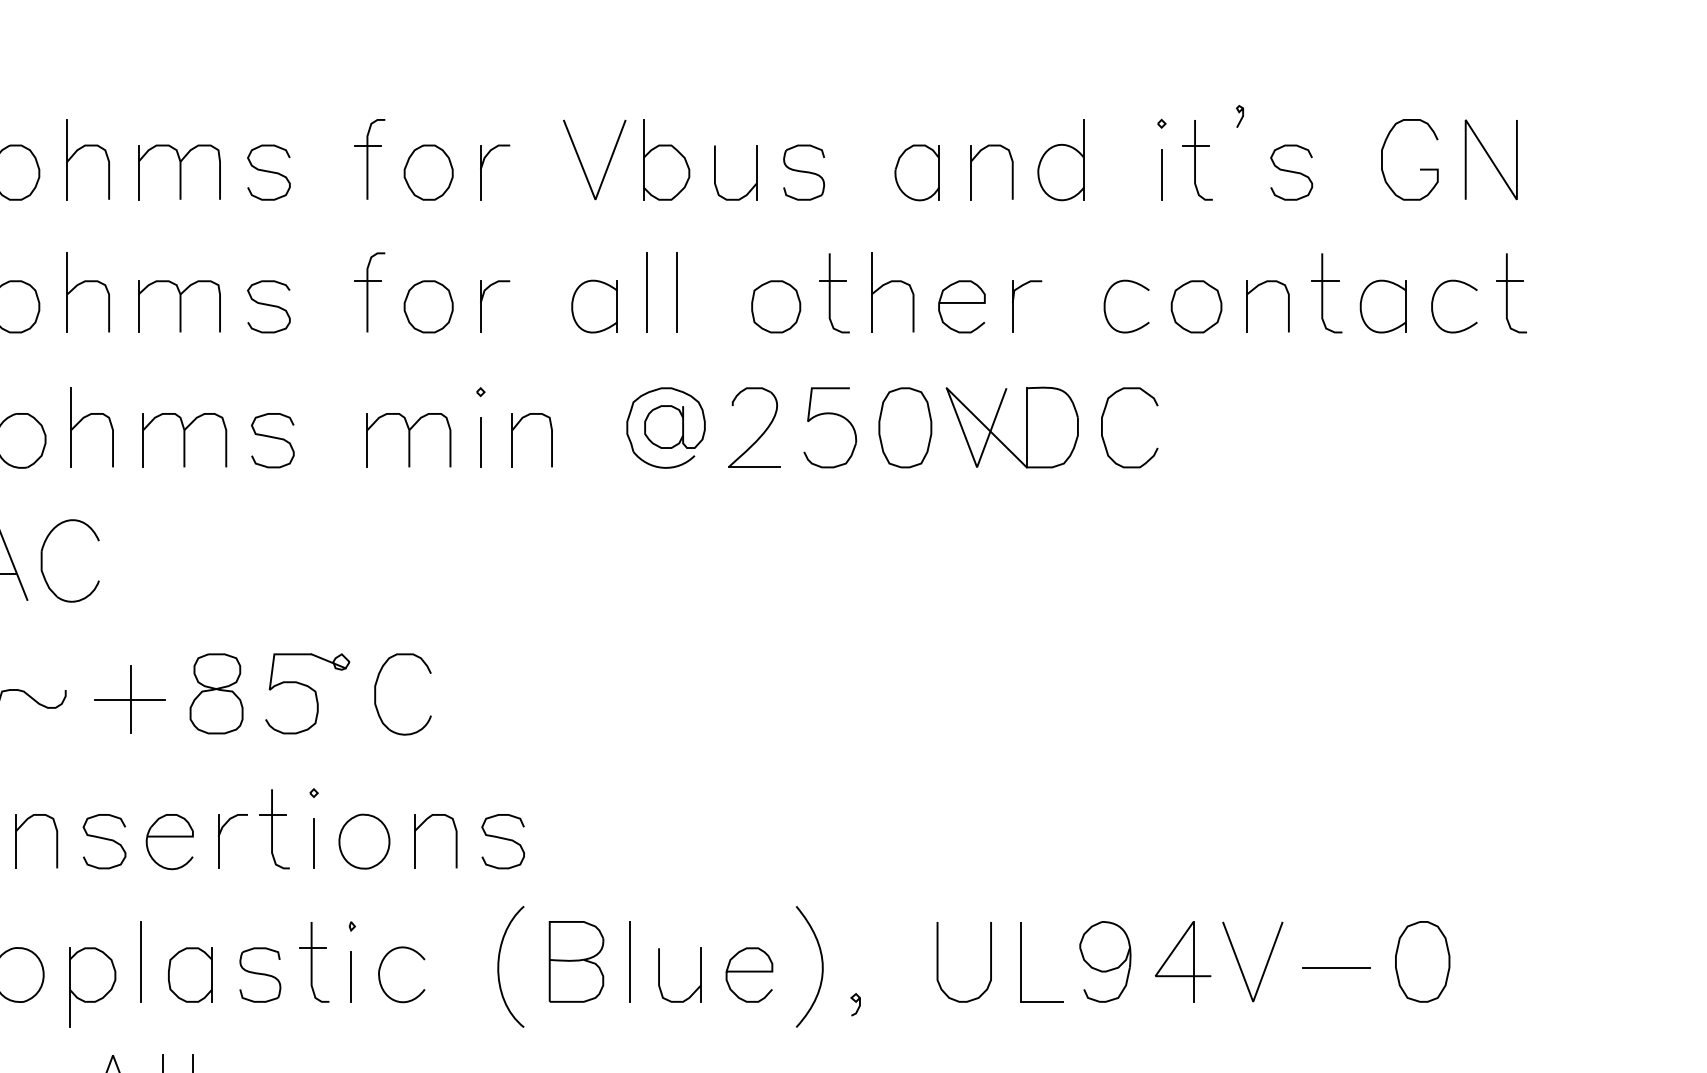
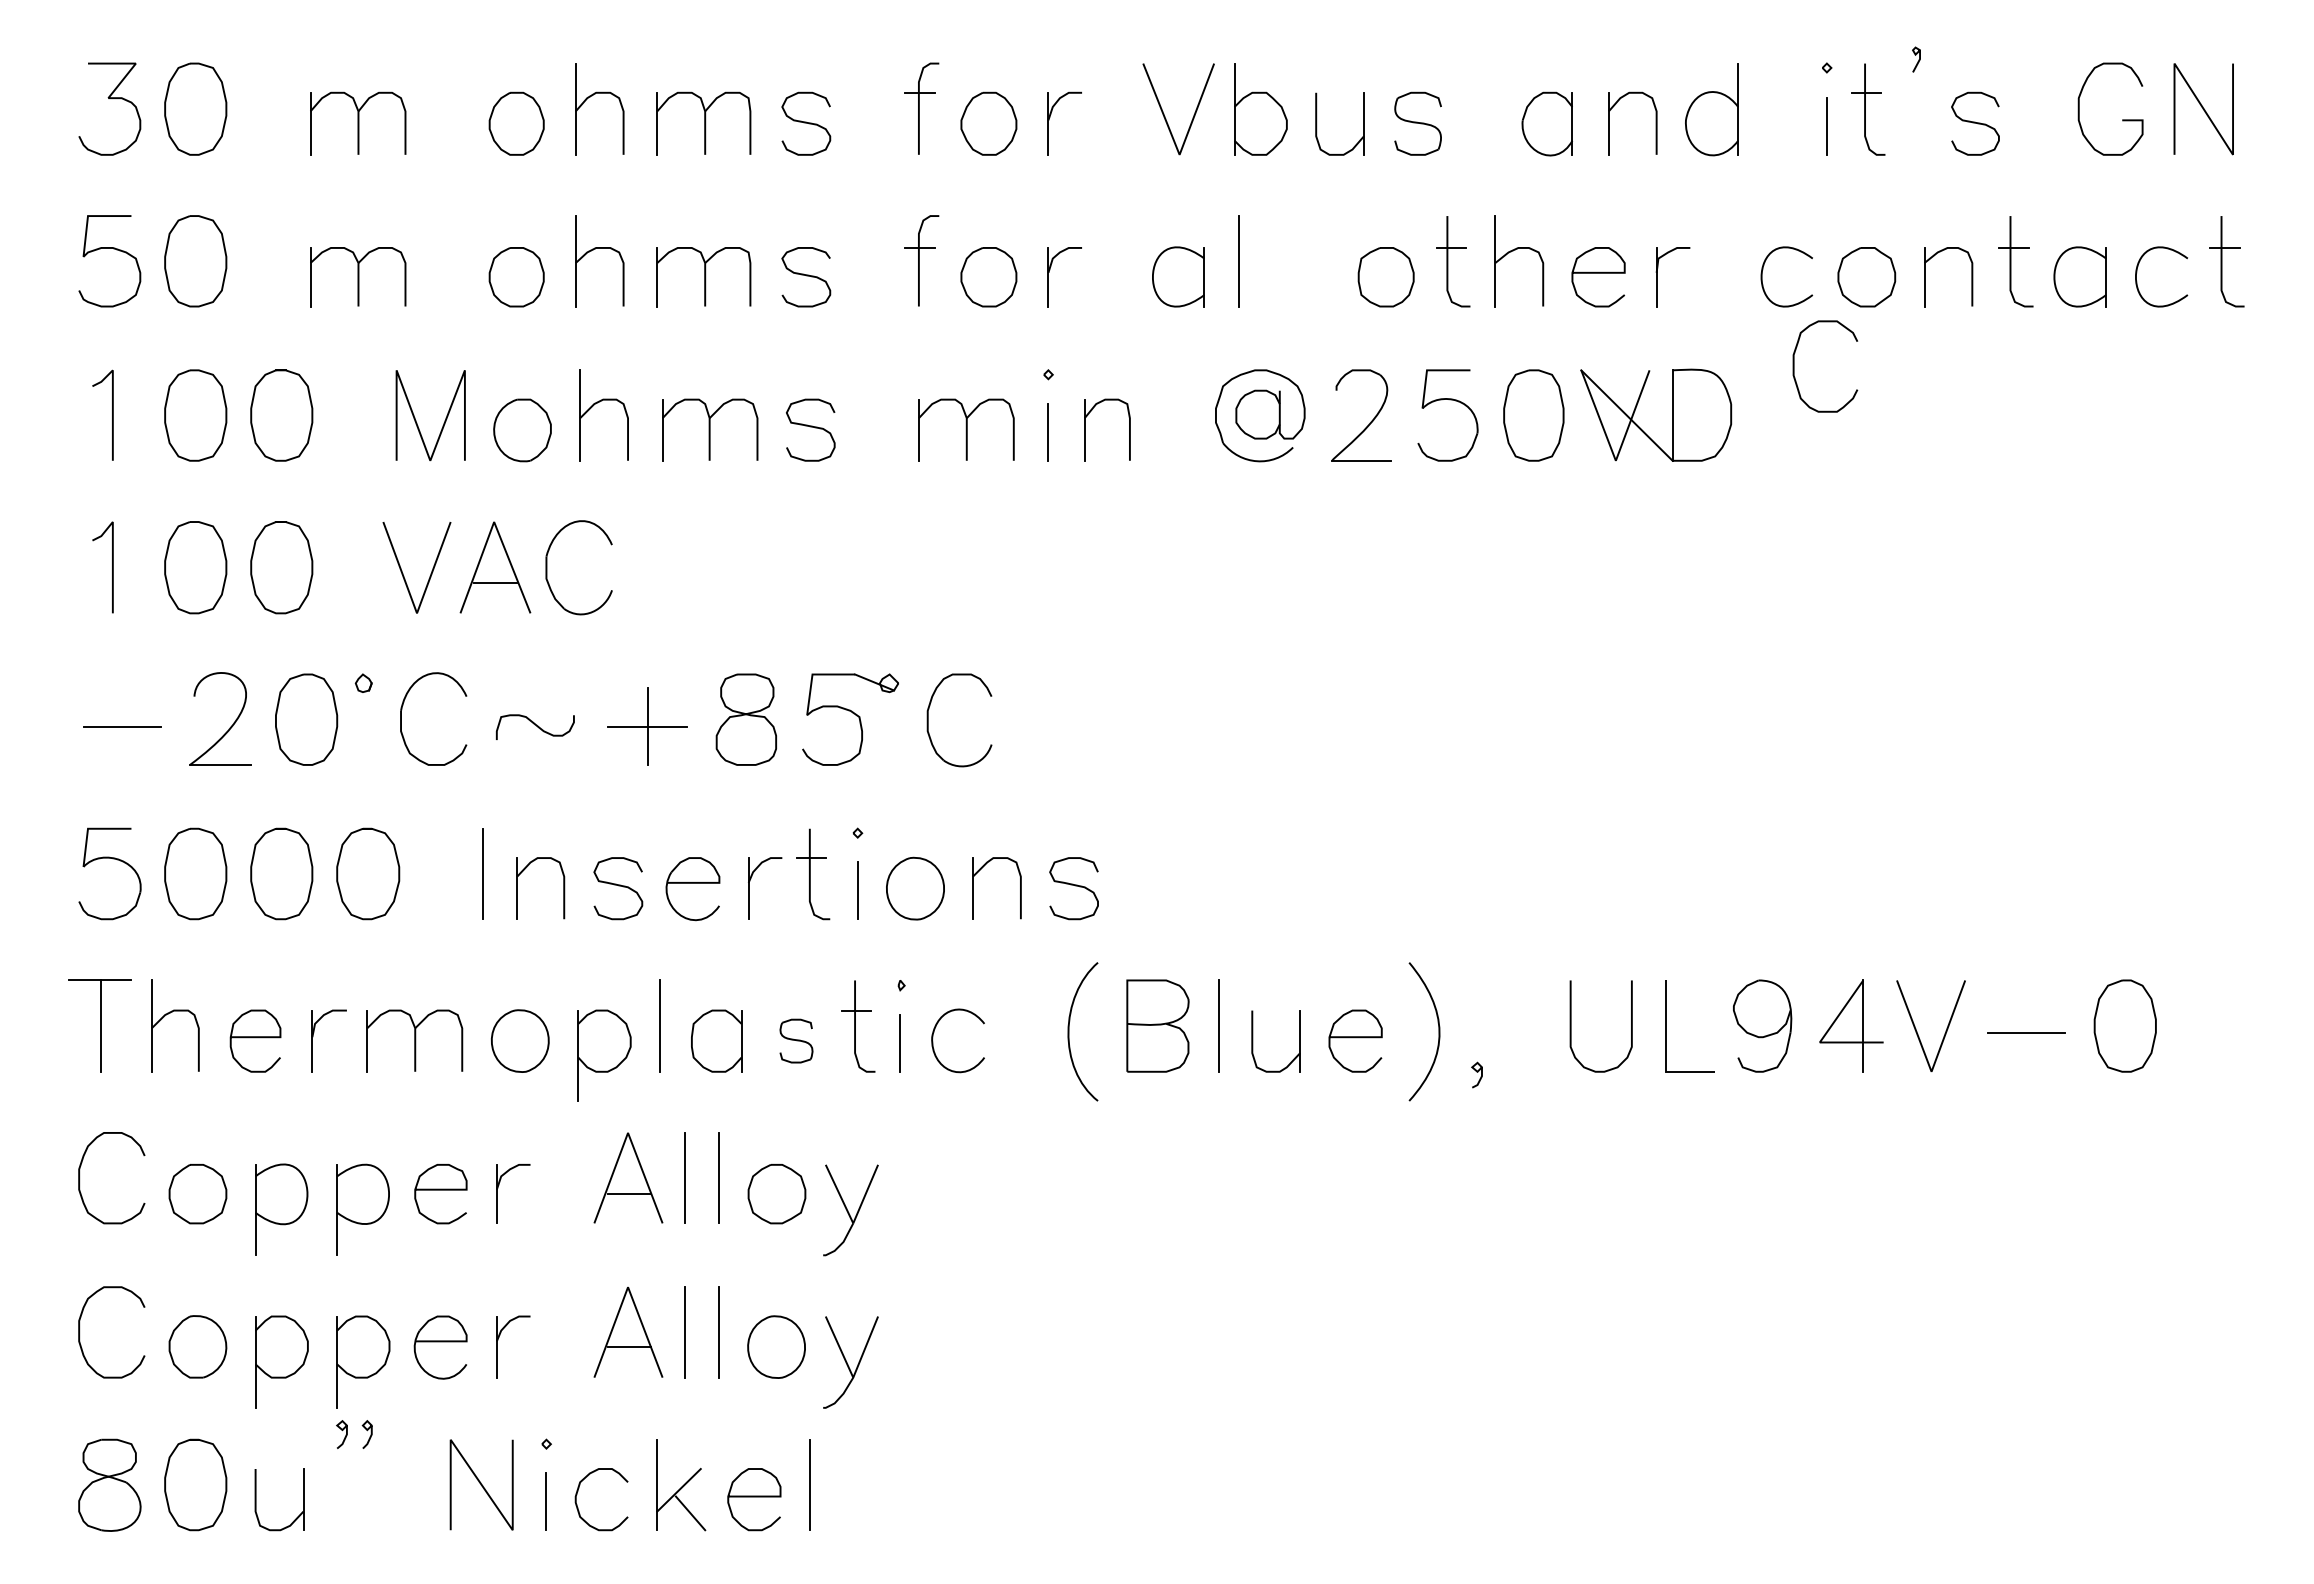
line: (676, 293) -> (1272, 261), removed
curve: (1102, 427) -> (1794, 366), moved
part: (260, 974) -> (796, 1040), size x0.7

